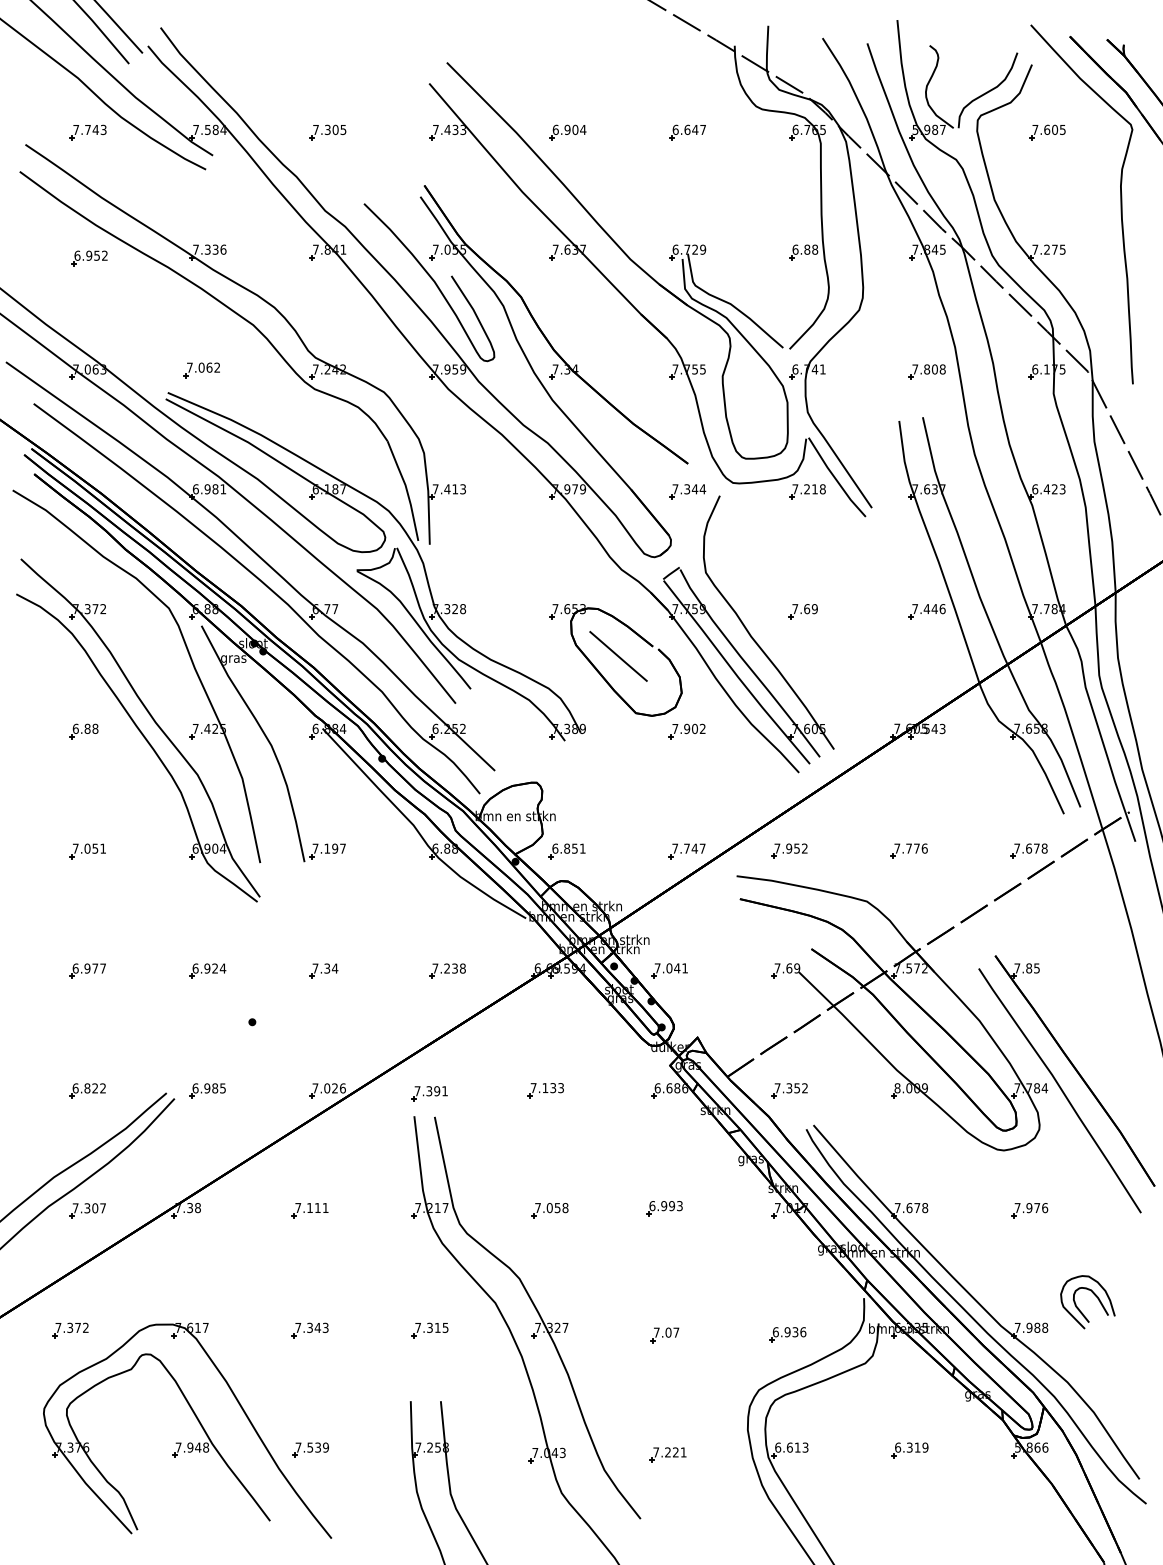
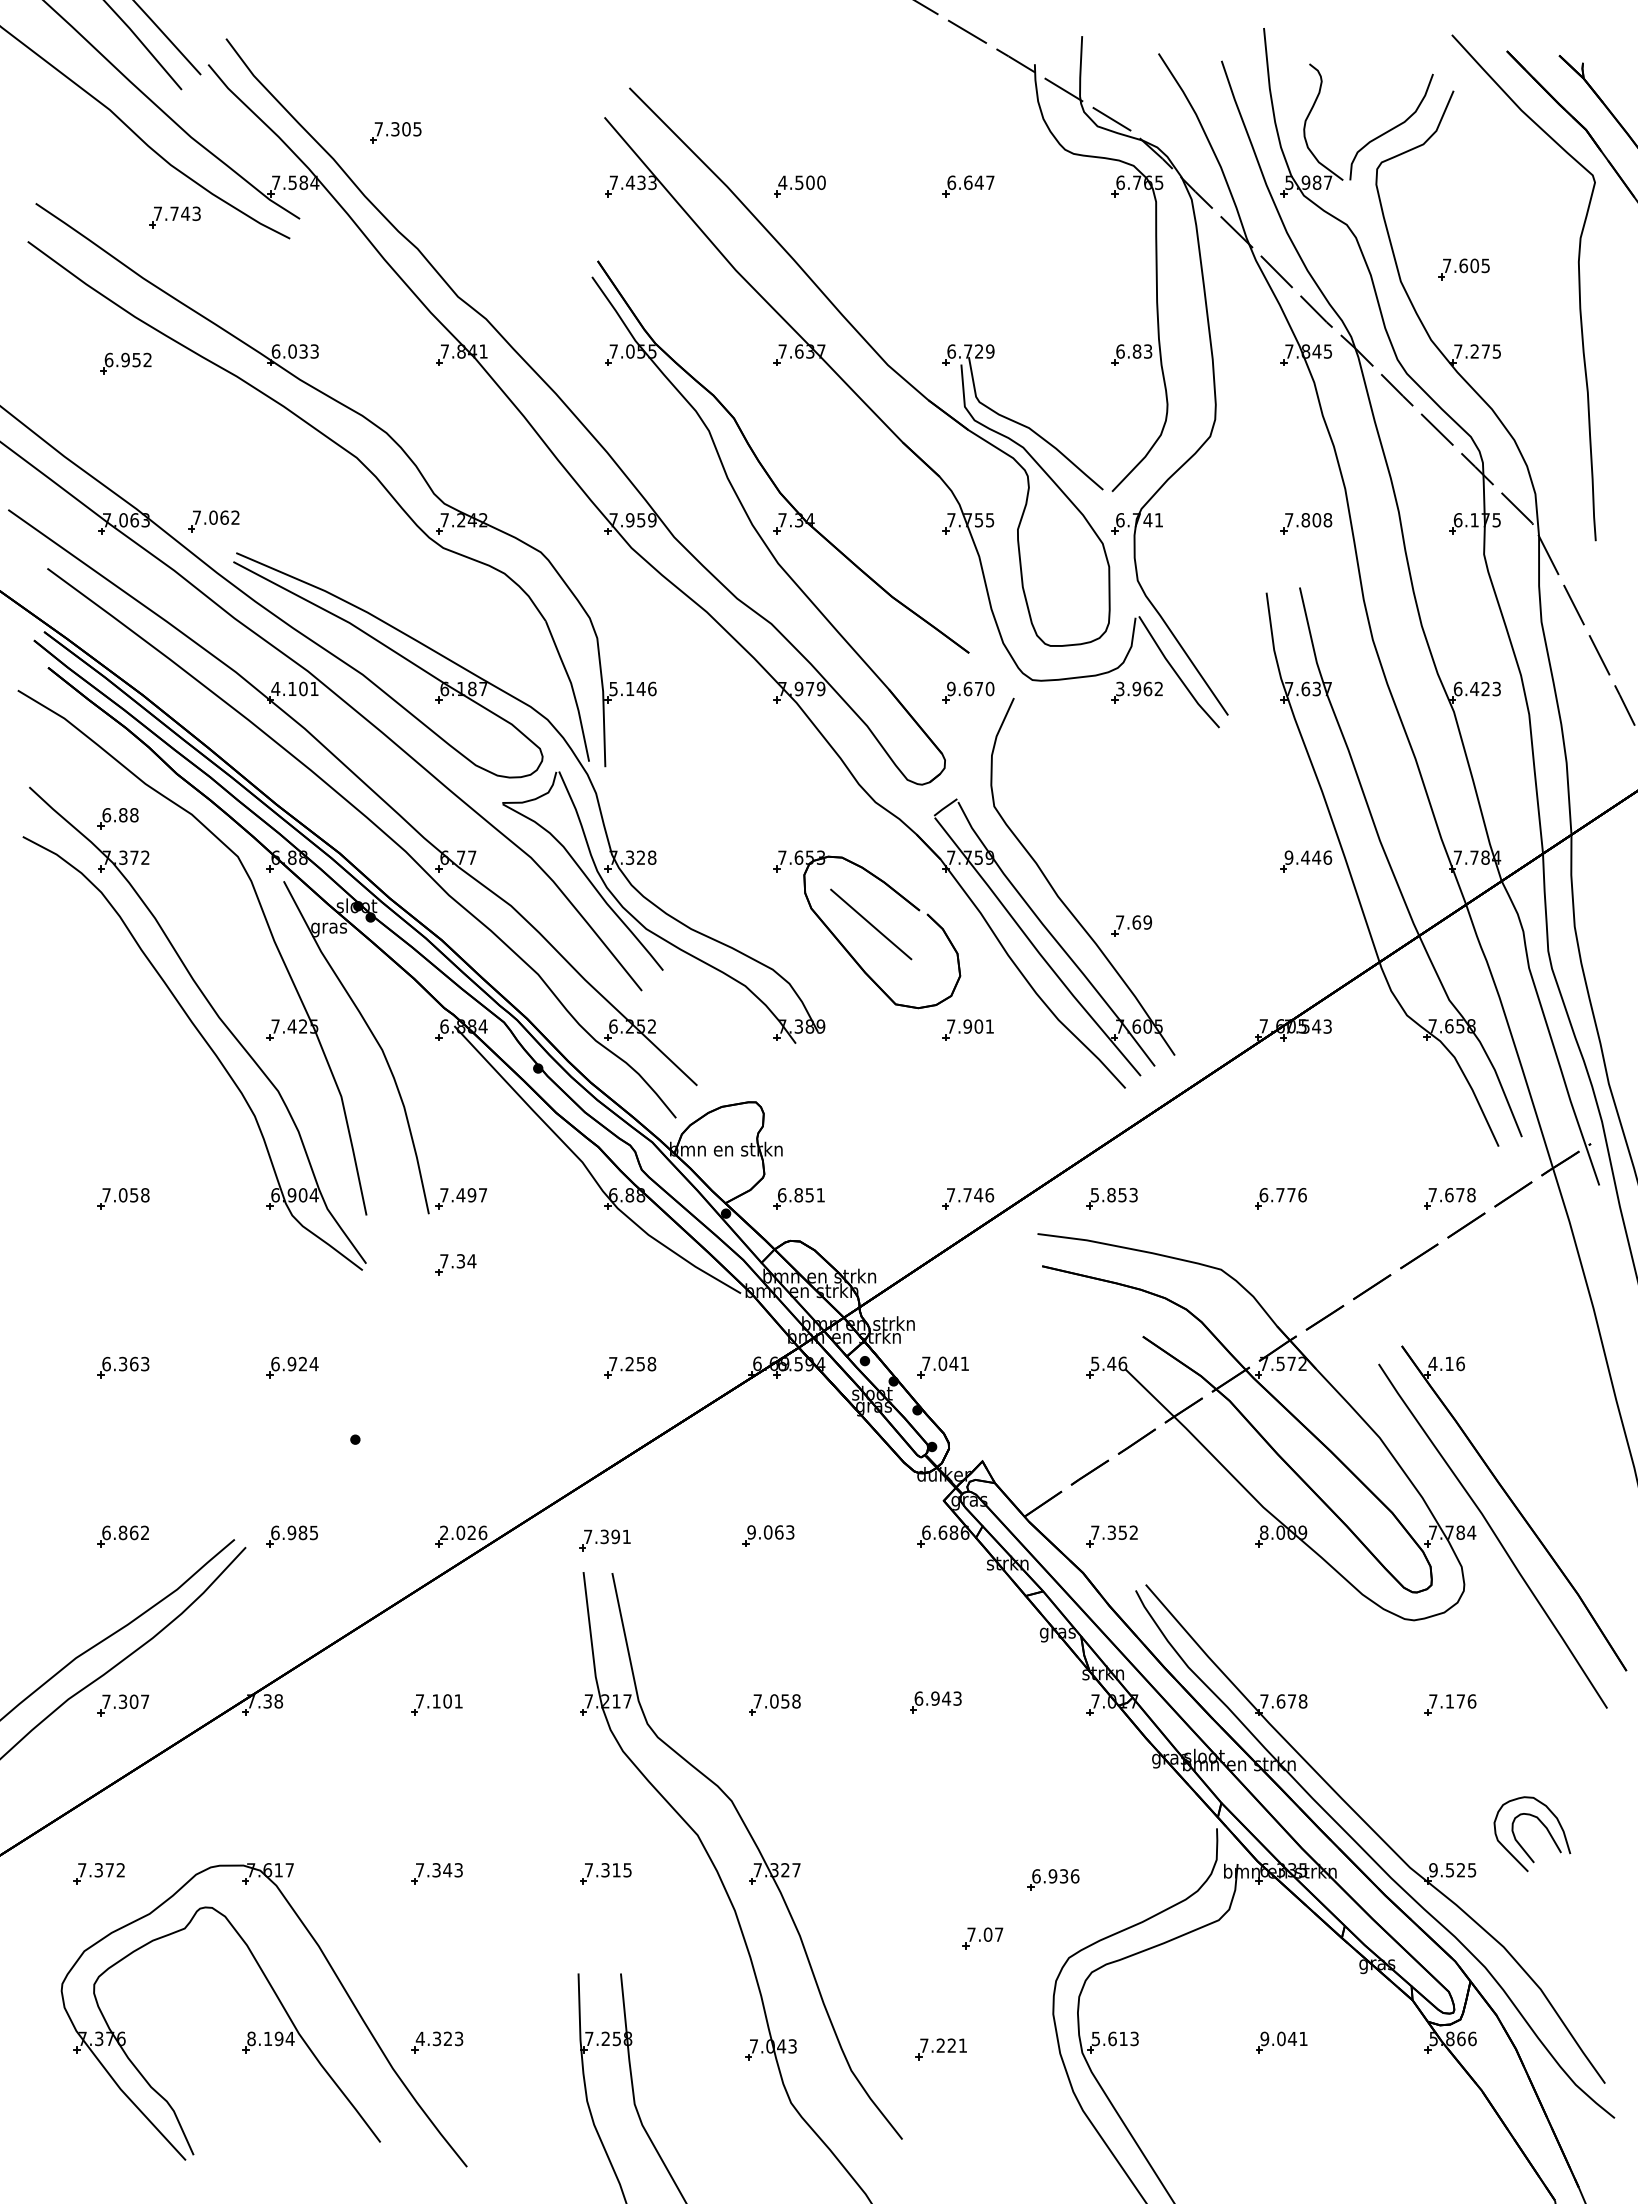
text: (569, 129) -> (802, 182), 6.904 -> 4.500
part: (87, 132) -> (173, 217), moved
part: (327, 132) -> (395, 132), moved
part: (1047, 132) -> (1464, 269), moved
text: (209, 249) -> (295, 351), 7.336 -> 6.033
text: (815, 249) -> (1148, 351), 6.88 -> 6.83
curve: (431, 279) -> (607, 393), removed
part: (201, 370) -> (213, 521), moved
text: (205, 489) -> (289, 689), 6.981 -> 4.101
text: (449, 489) -> (633, 689), 7.413 -> 5.146
text: (689, 489) -> (971, 689), 7.344 -> 9.670
text: (808, 489) -> (1138, 689), 7.218 -> 3.962
text: (915, 609) -> (1289, 858), 7.446 -> 9.446
part: (802, 611) -> (1130, 925), moved
text: (702, 728) -> (989, 1025), 7.902 -> 7.901
part: (83, 731) -> (117, 818), moved
text: (103, 848) -> (145, 1194), 7.051 -> 7.058
text: (327, 848) -> (461, 1194), 7.197 -> 7.497
text: (702, 848) -> (989, 1194), 7.747 -> 7.746
text: (790, 848) -> (1113, 1194), 7.952 -> 5.853
text: (897, 848) -> (1264, 1194), 7.776 -> 6.776
text: (454, 967) -> (640, 1362), 7.238 -> 7.258
text: (95, 968) -> (134, 1363), 6.977 -> 6.363
text: (787, 968) -> (1109, 1363), 7.69 -> 5.46
text: (1027, 968) -> (1447, 1363), 7.85 -> 4.16
part: (323, 970) -> (455, 1263), moved
text: (95, 1088) -> (134, 1533), 6.822 -> 6.862
text: (315, 1088) -> (444, 1533), 7.026 -> 2.026
text: (543, 1088) -> (765, 1533), 7.133 -> 9.063
text: (671, 1206) -> (945, 1699), 6.993 -> 6.943
text: (317, 1208) -> (447, 1702), 7.111 -> 7.101
text: (1029, 1208) -> (1450, 1702), 7.976 -> 7.176
text: (1031, 1327) -> (1452, 1869), 7.988 -> 9.525
part: (787, 1334) -> (1052, 1879), moved
part: (664, 1335) -> (982, 1938), moved
text: (192, 1447) -> (271, 2038), 7.948 -> 8.194
text: (311, 1447) -> (438, 2038), 7.539 -> 4.323
text: (778, 1447) -> (1096, 2038), 6.613 -> 5.613
text: (911, 1447) -> (1283, 2038), 6.319 -> 9.041

